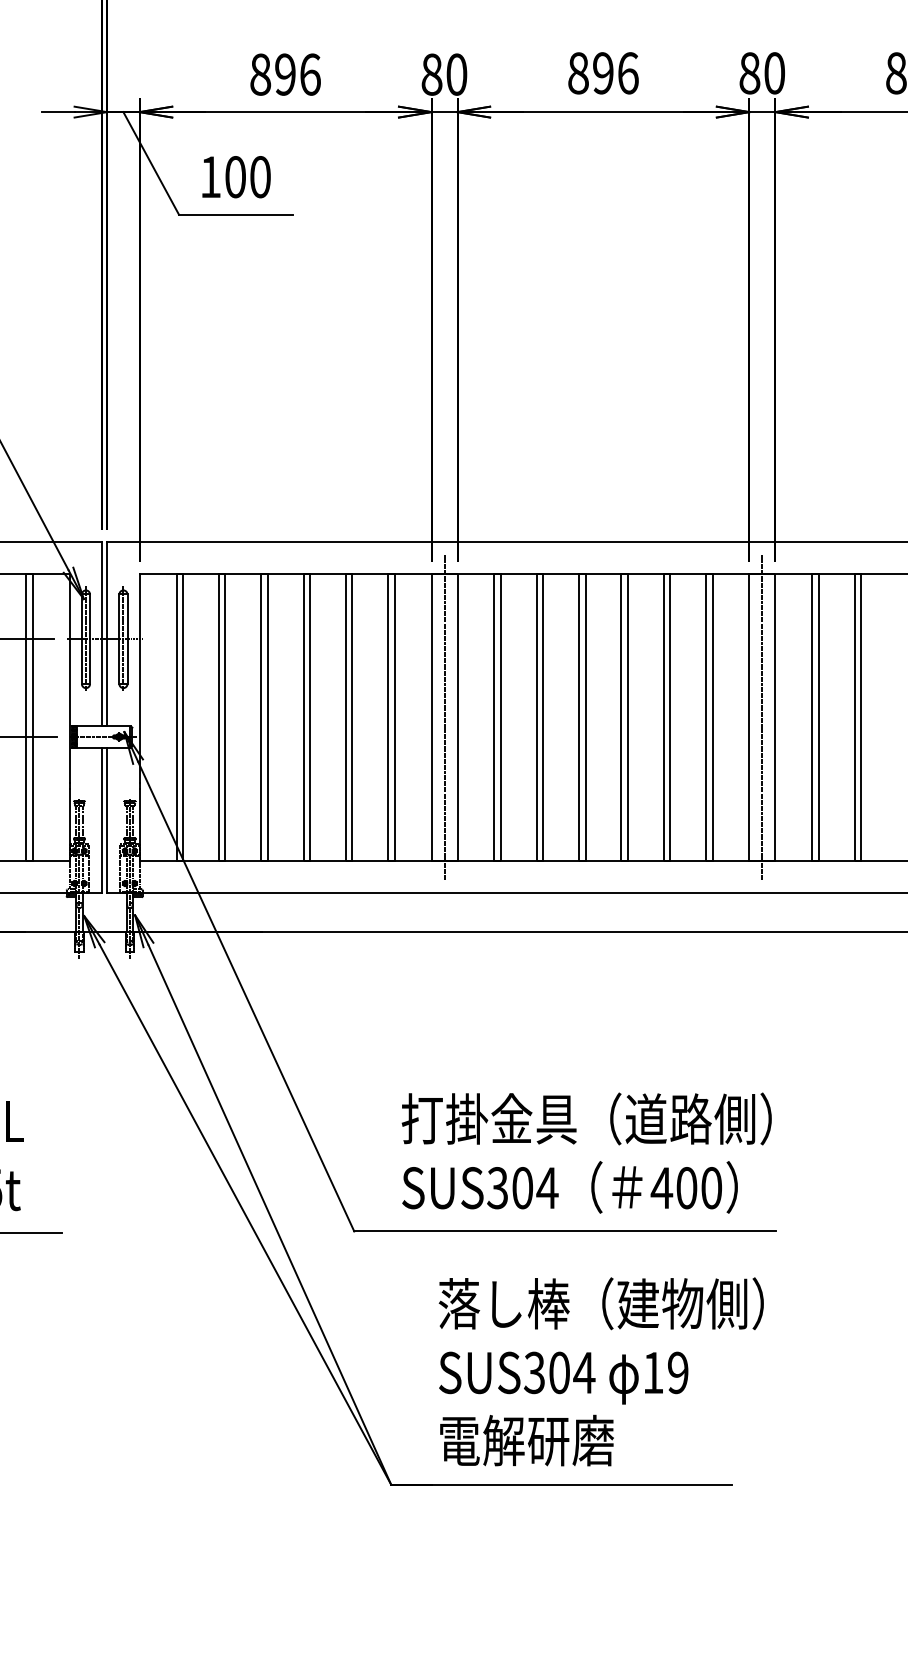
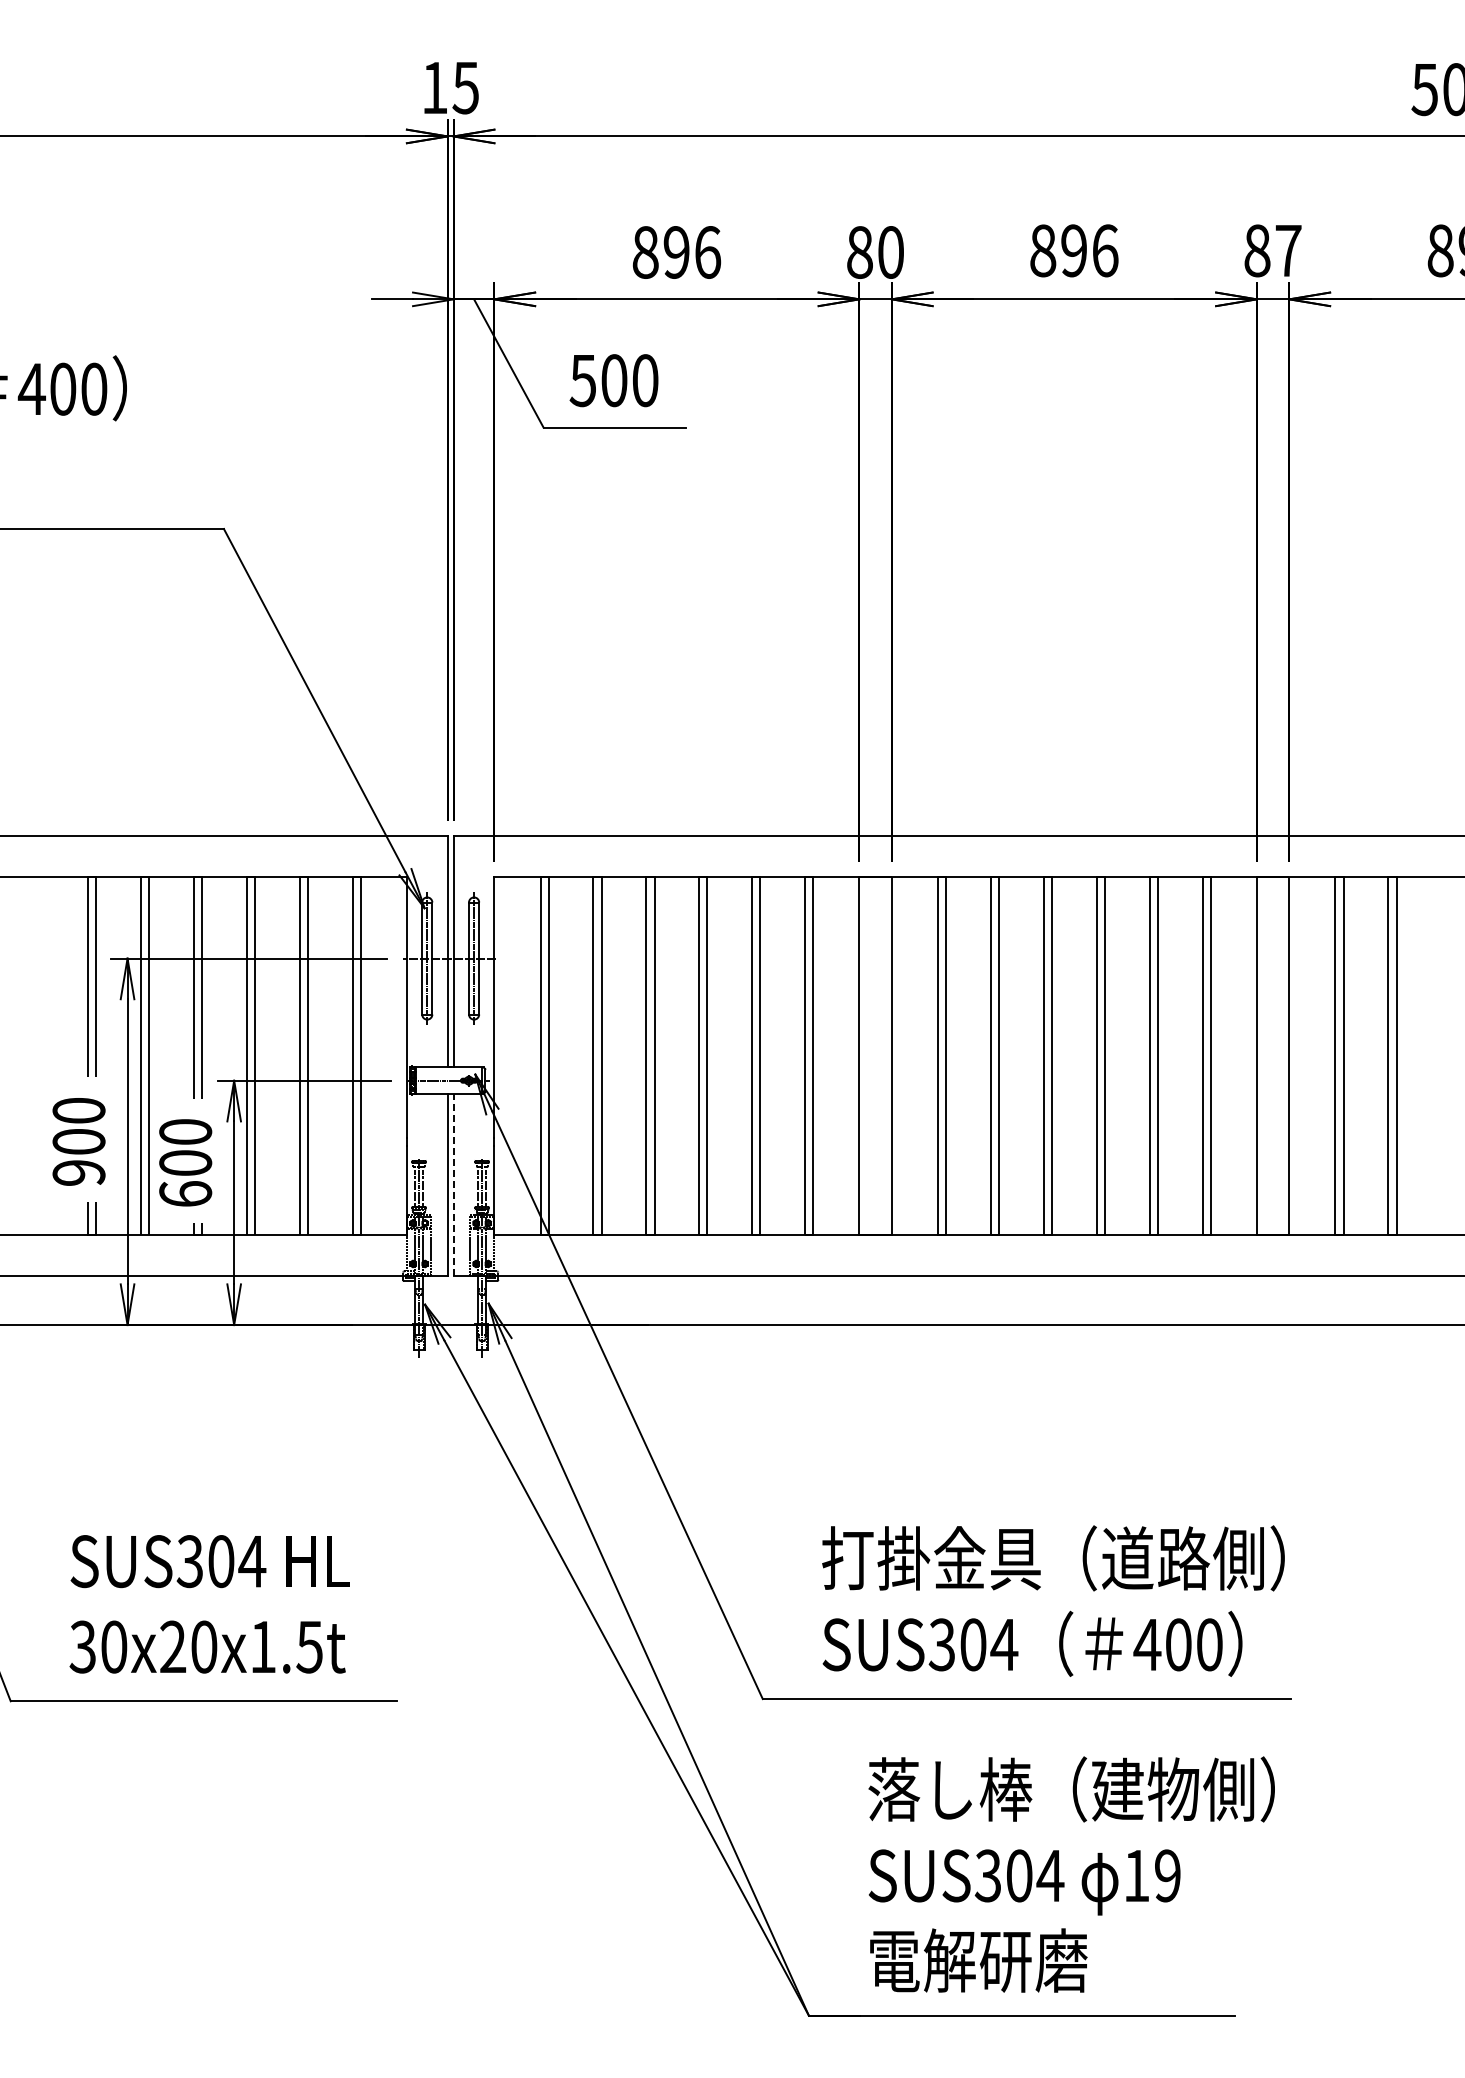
text: (774, 73) -> (1288, 250), 80 -> 87
text: (210, 177) -> (582, 381), 100 -> 500
line: (444, 717) -> (875, 1056), removed
line: (762, 717) -> (1273, 1056), removed
line: (106, 819) -> (453, 1184), solid -> dashed

